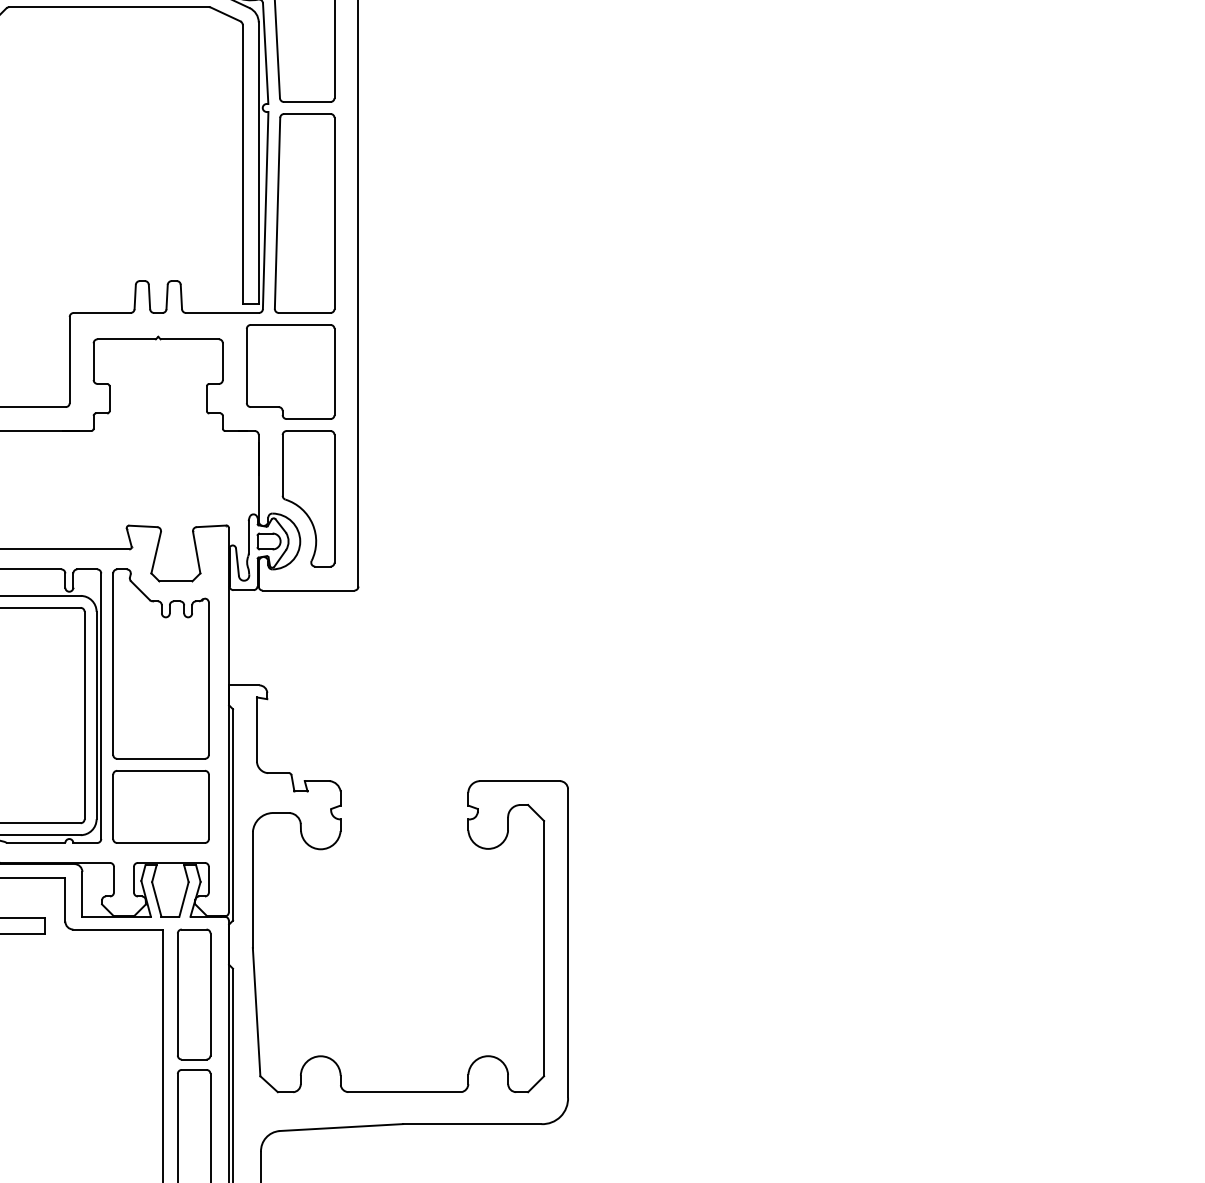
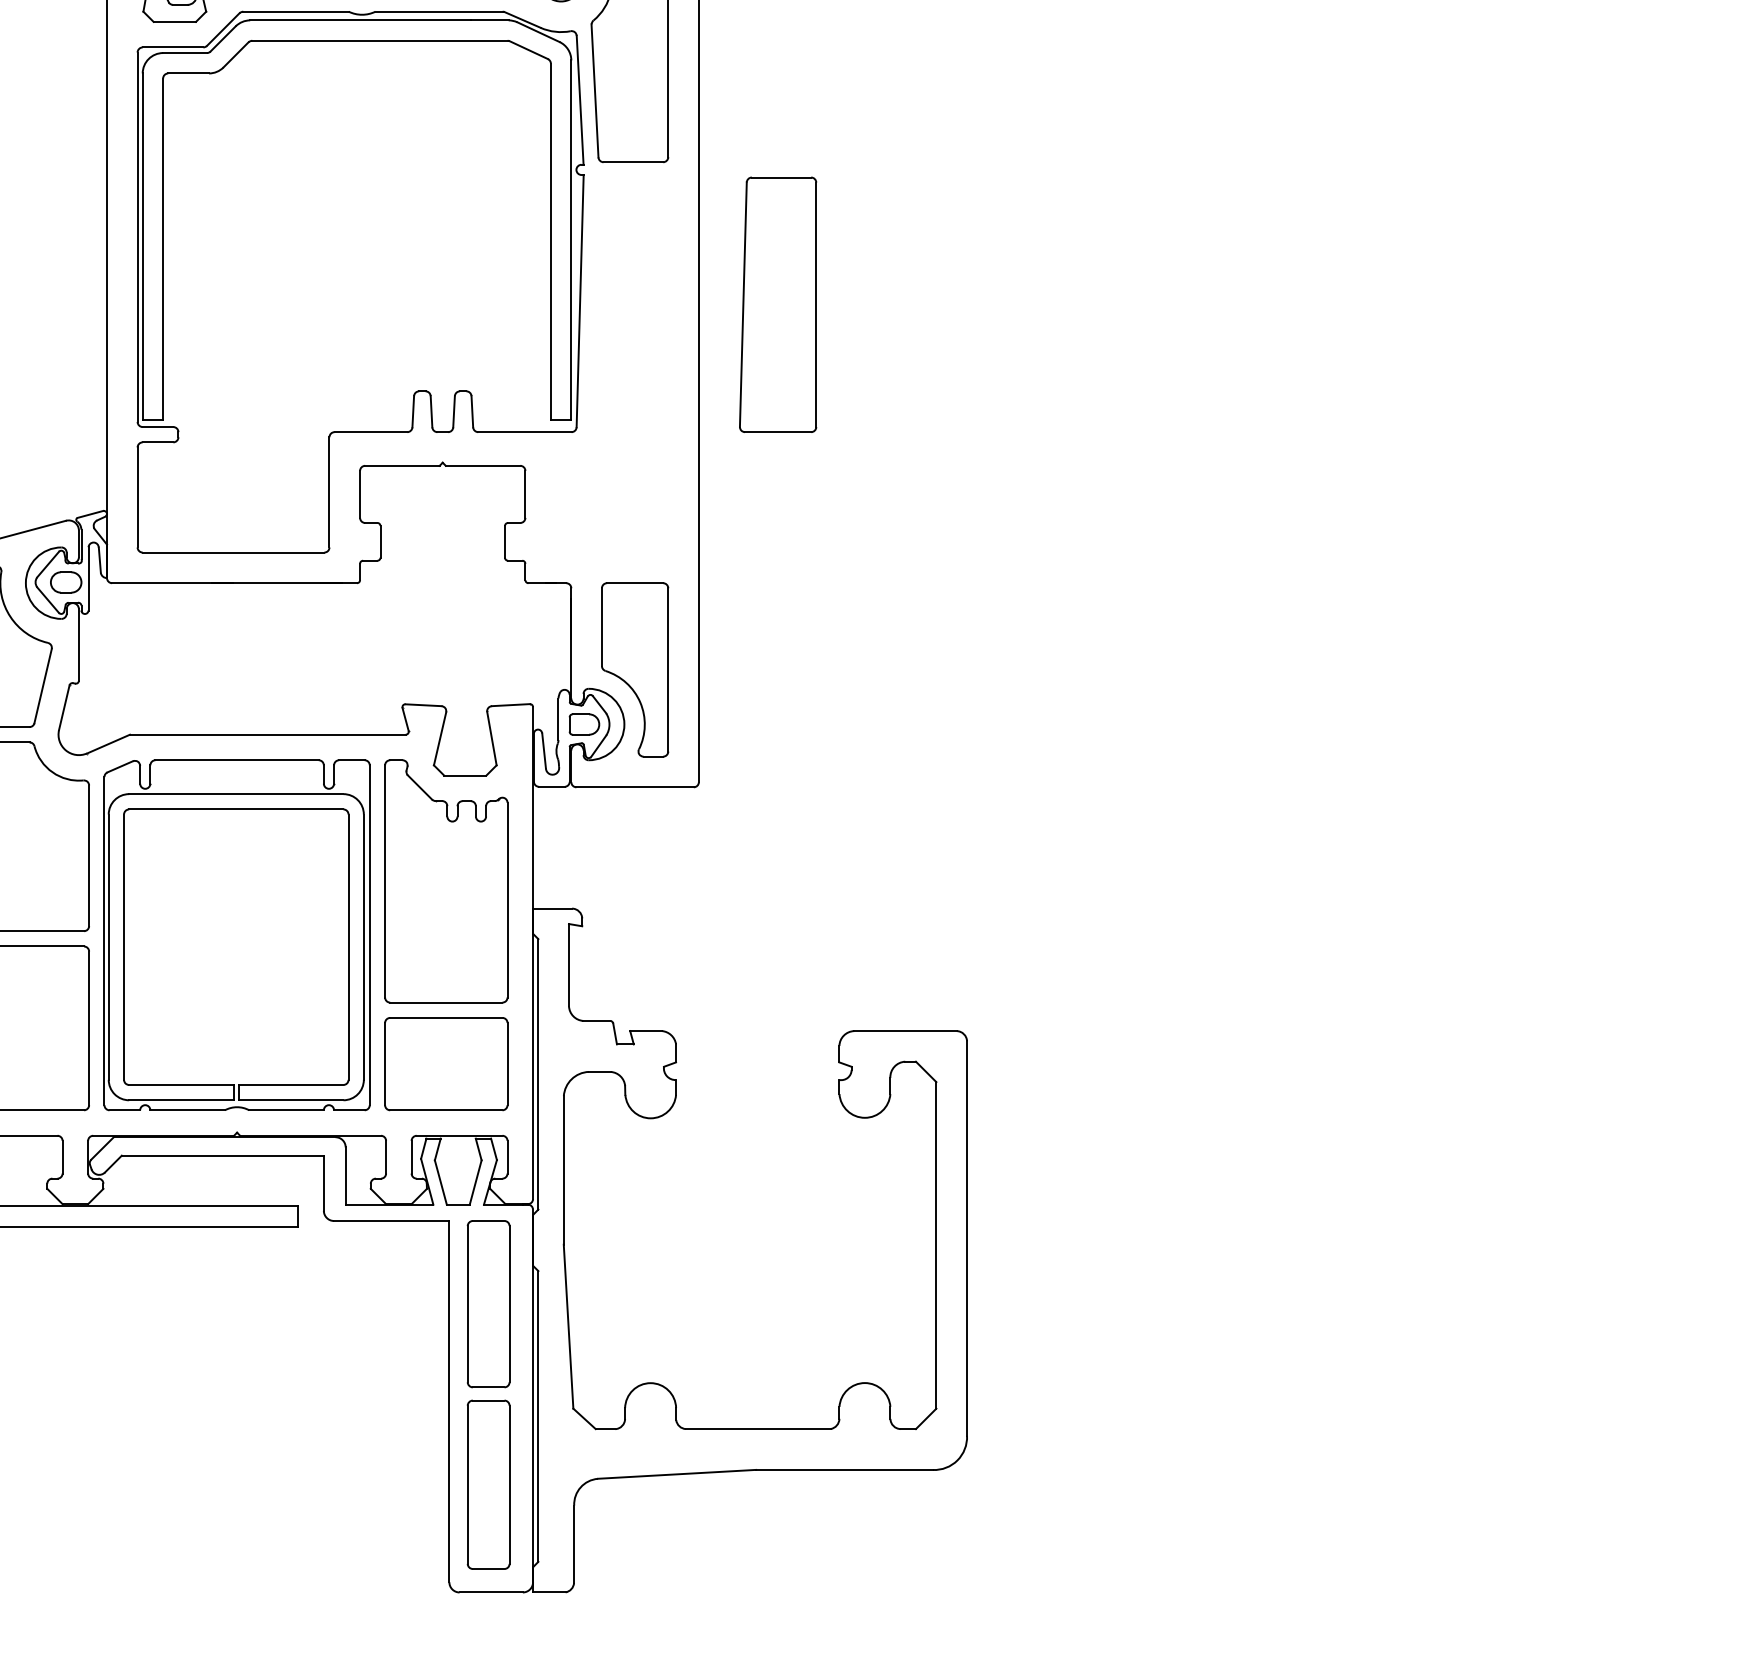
part: (305, 213) -> (778, 304), moved
part: (290, 371) -> (612, 507), removed

